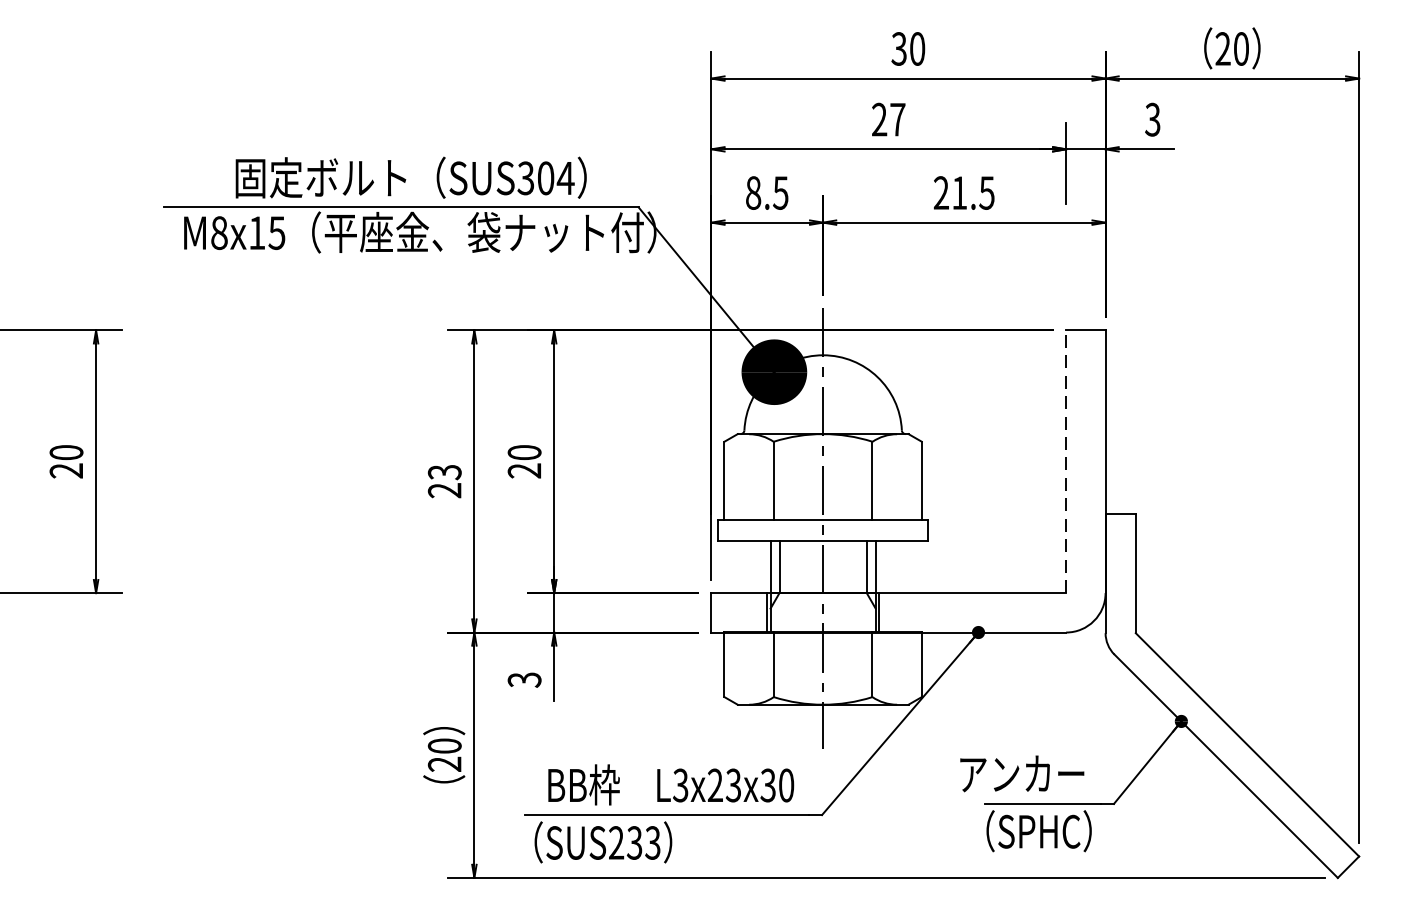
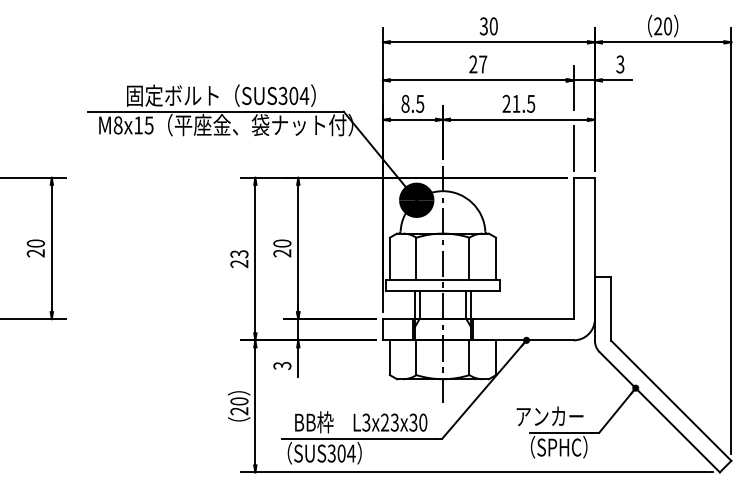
line: (1065, 275) -> (573, 148), added
line: (1065, 461) -> (573, 248), dashed -> solid
text: (634, 842) -> (341, 453), SUS233 -> SUS304

